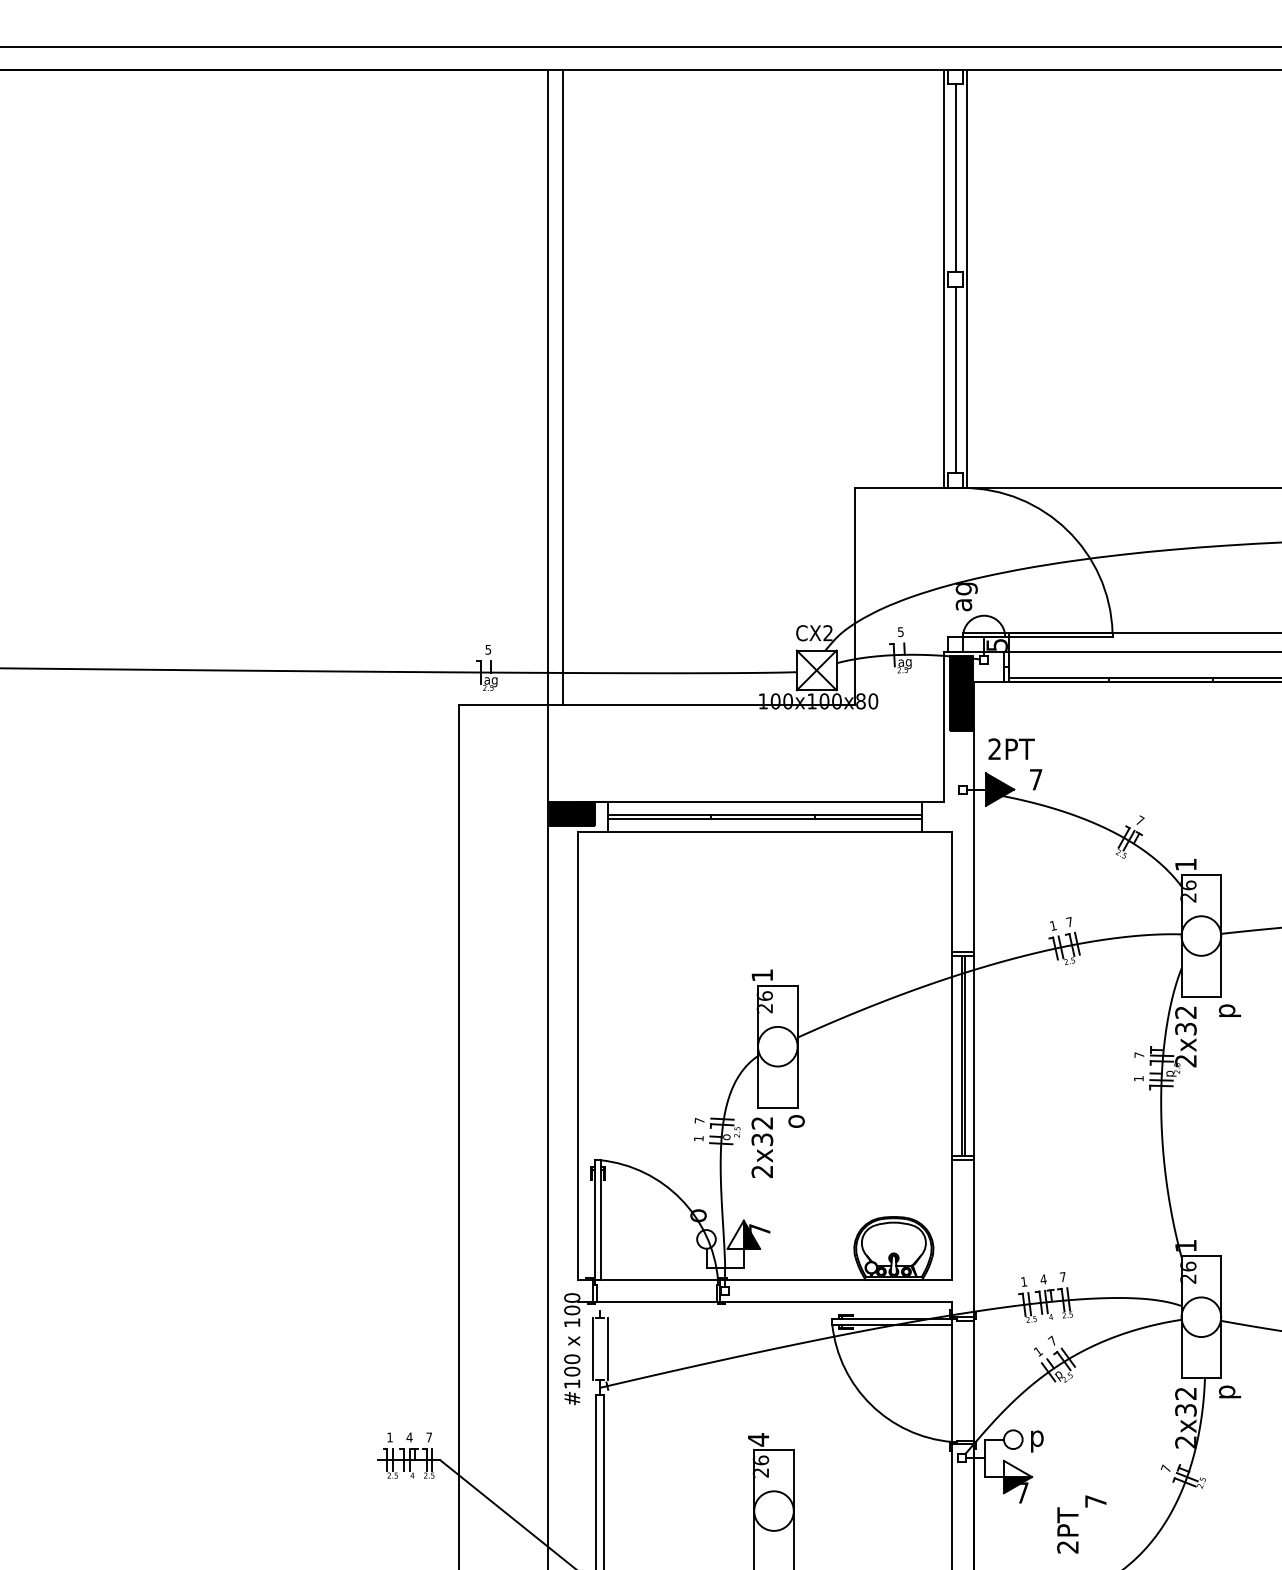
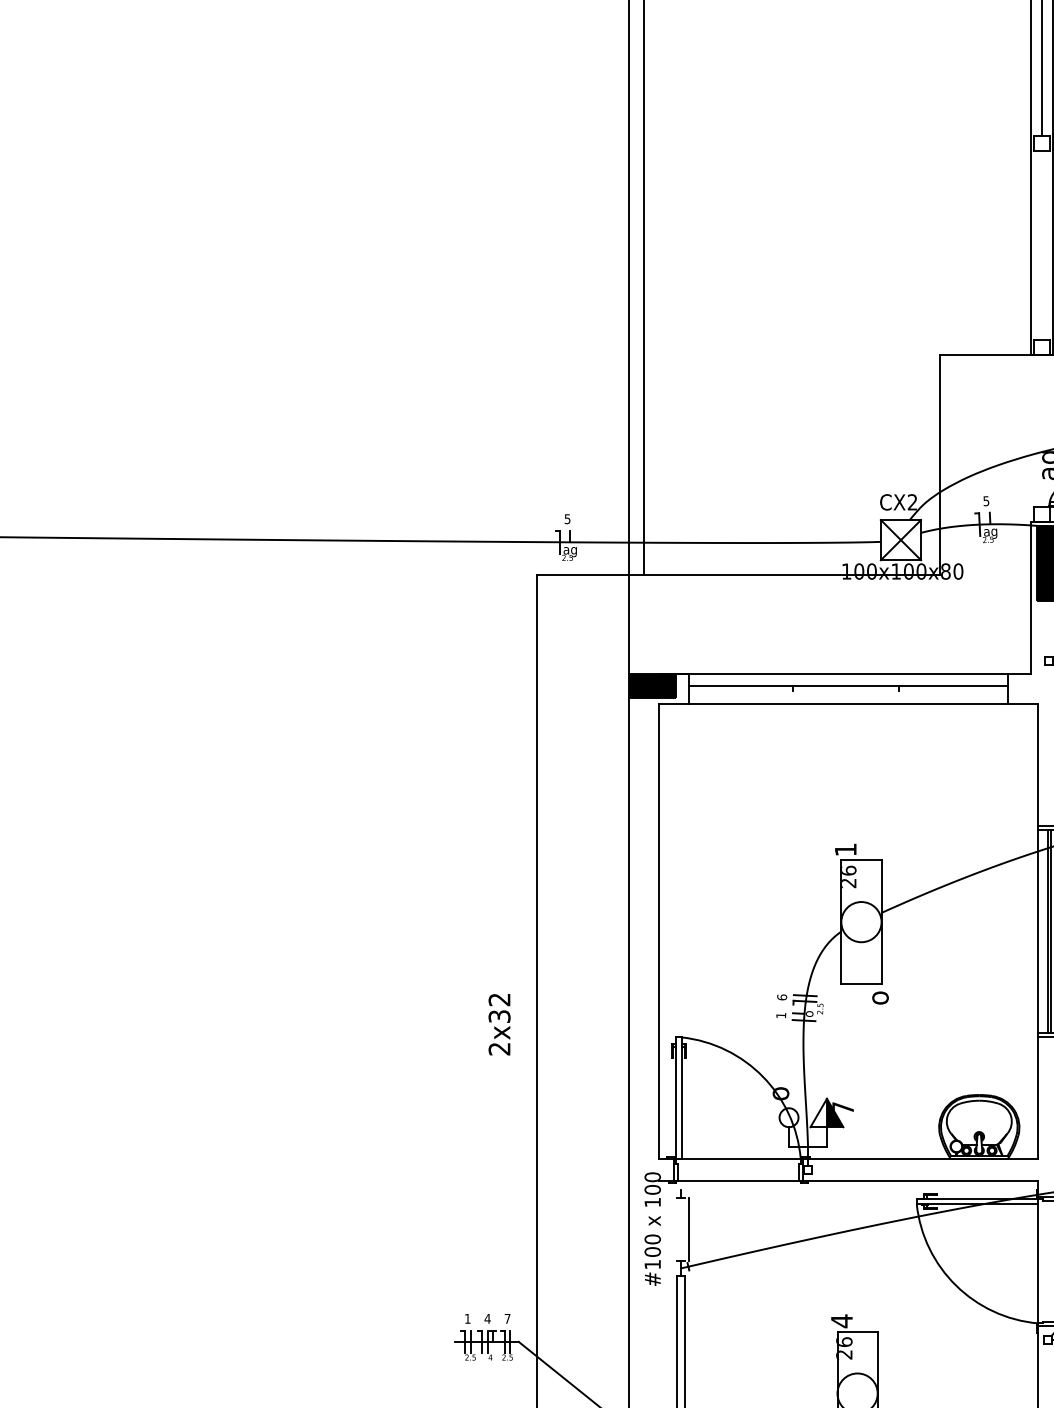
line: (955, 379) -> (1041, 244), removed
line: (765, 819) -> (848, 691), removed
text: (699, 1120) -> (781, 997), 7 -> 6
text: (762, 1147) -> (499, 1024), moved
line: (592, 1349) -> (673, 1229), removed

